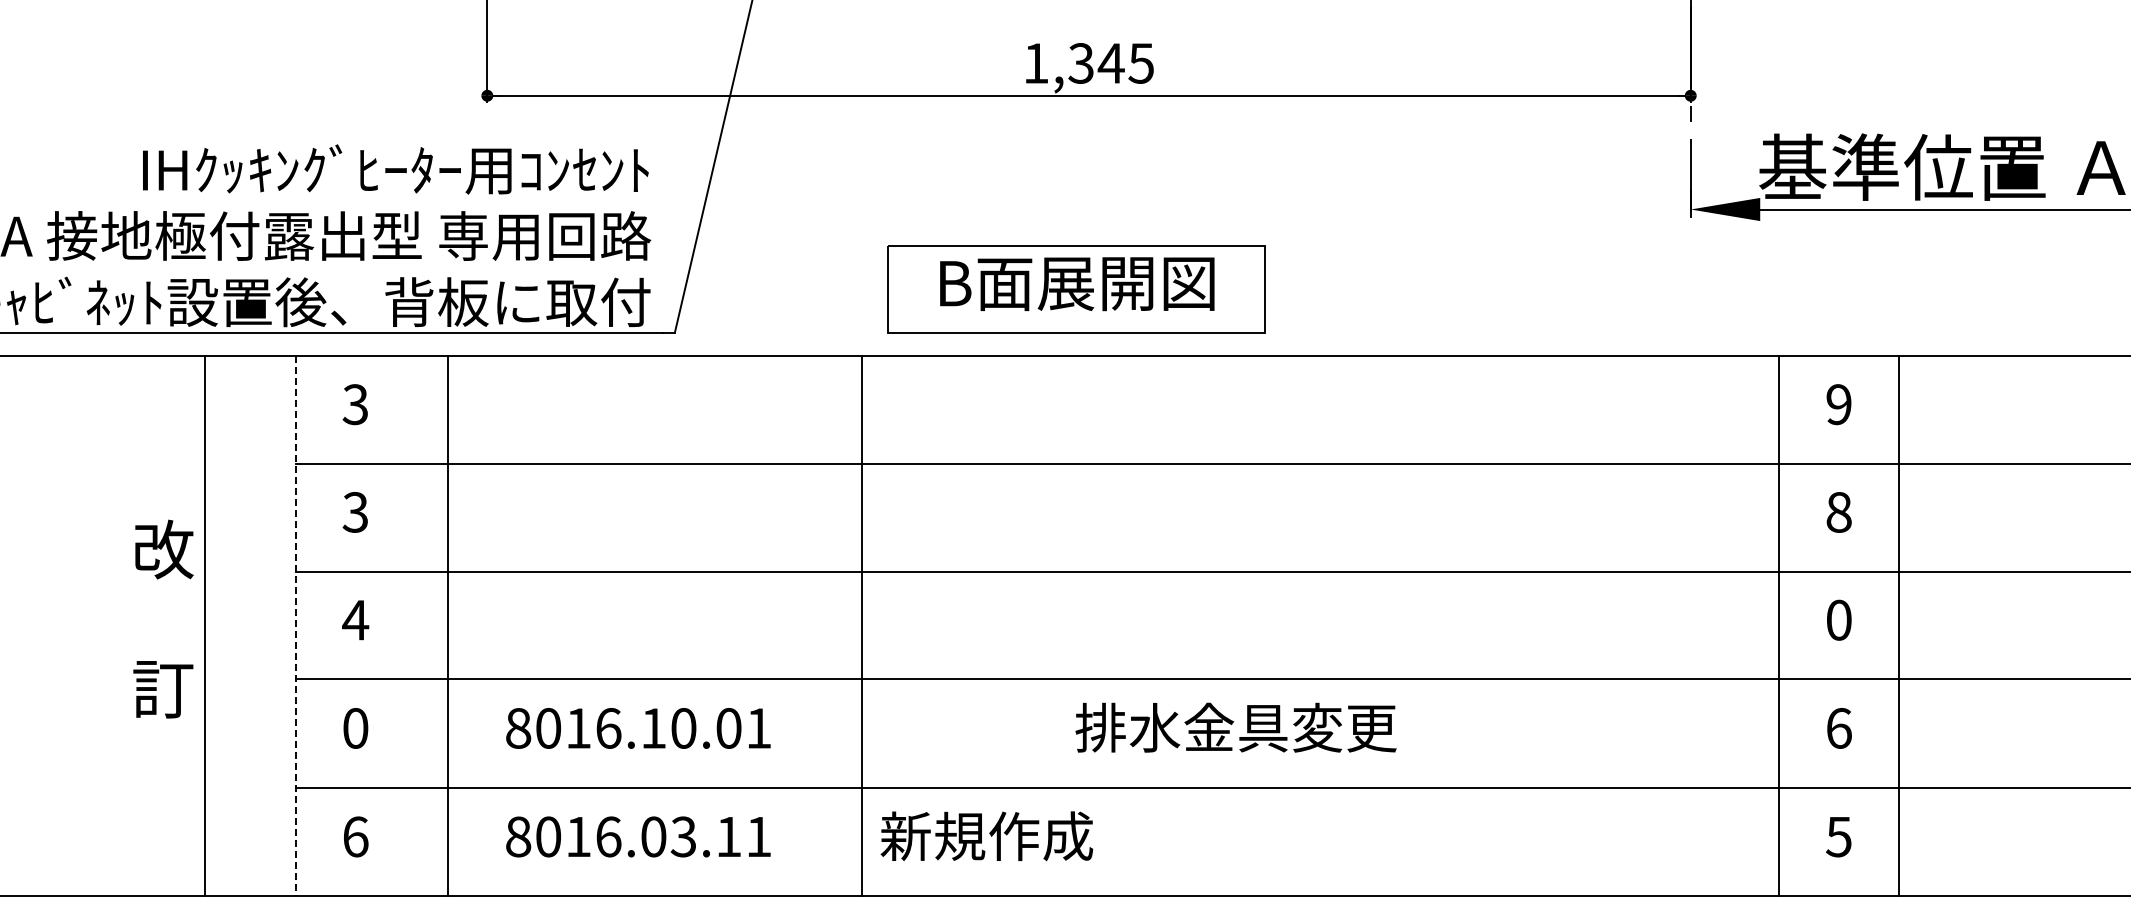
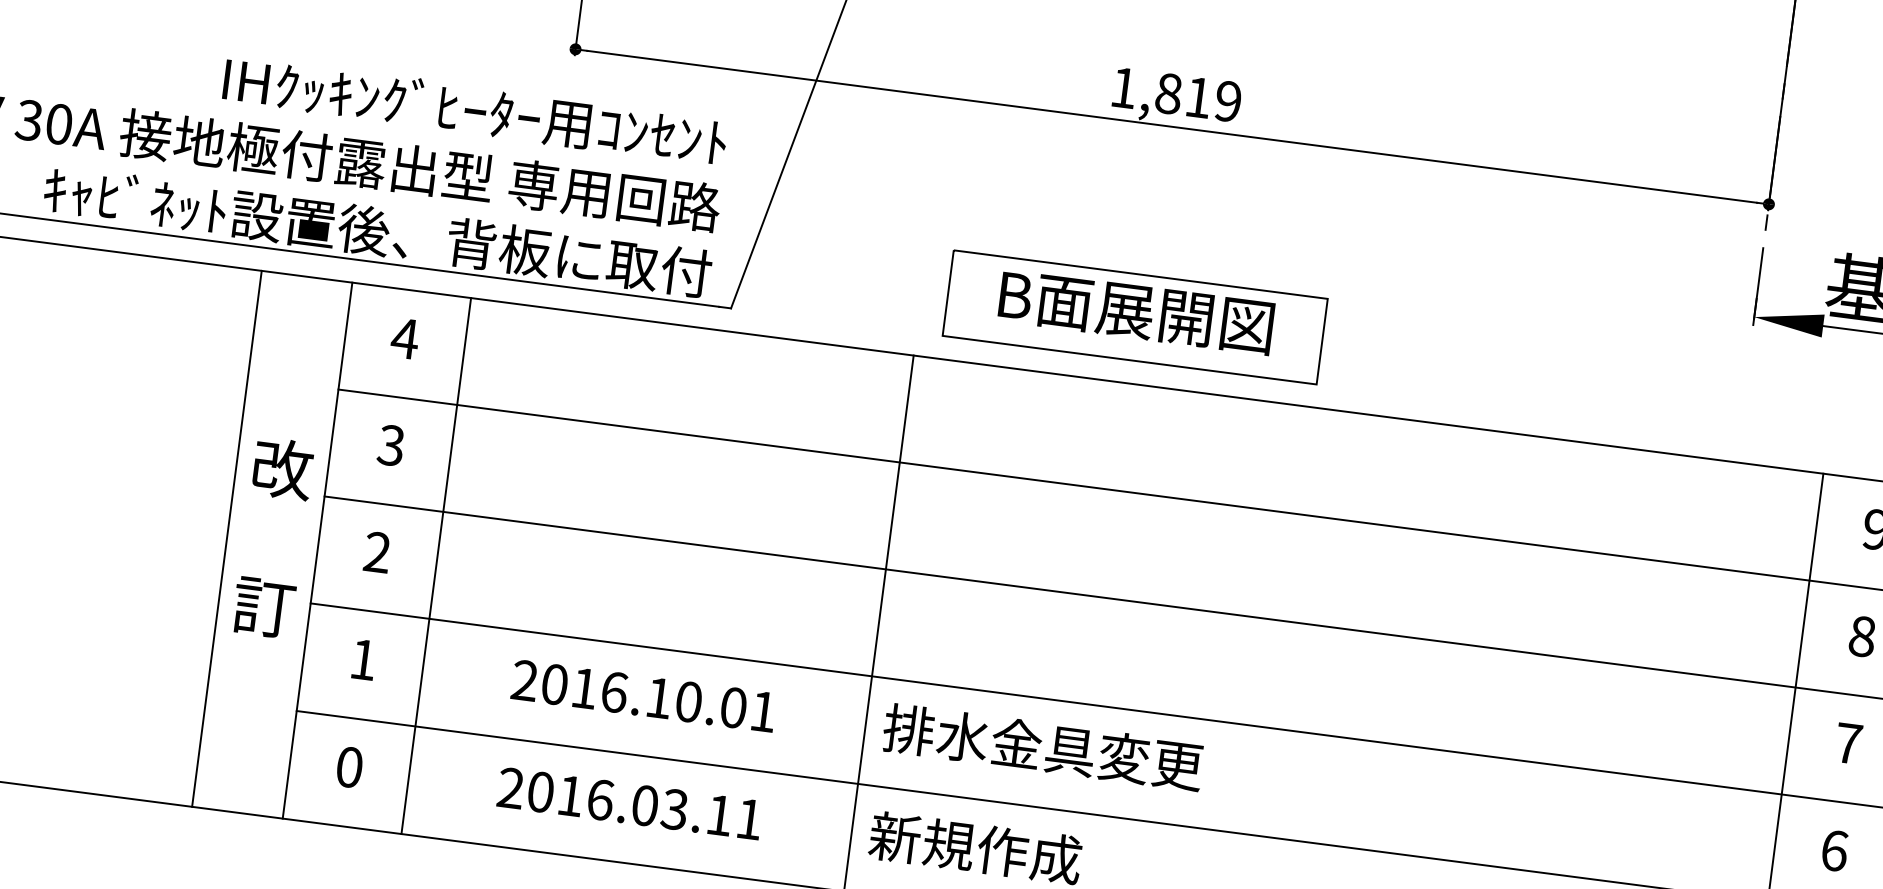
text: (1110, 63) -> (1197, 97), 1,345 -> 1,819
text: (355, 404) -> (405, 338), 3 -> 4
text: (163, 618) -> (273, 537), moved
text: (355, 619) -> (377, 551), 4 -> 2
text: (1839, 619) -> (1849, 742), 0 -> 7
line: (447, 625) -> (436, 565), moved
line: (296, 626) -> (317, 551), dashed -> solid
text: (1235, 727) -> (1042, 747), moved
text: (355, 728) -> (363, 659), 0 -> 1
text: (518, 728) -> (524, 680), 8016.10.01 -> 2016.10.01
text: (355, 836) -> (349, 766), 6 -> 0
text: (518, 836) -> (511, 787), 8016.03.11 -> 2016.03.11

